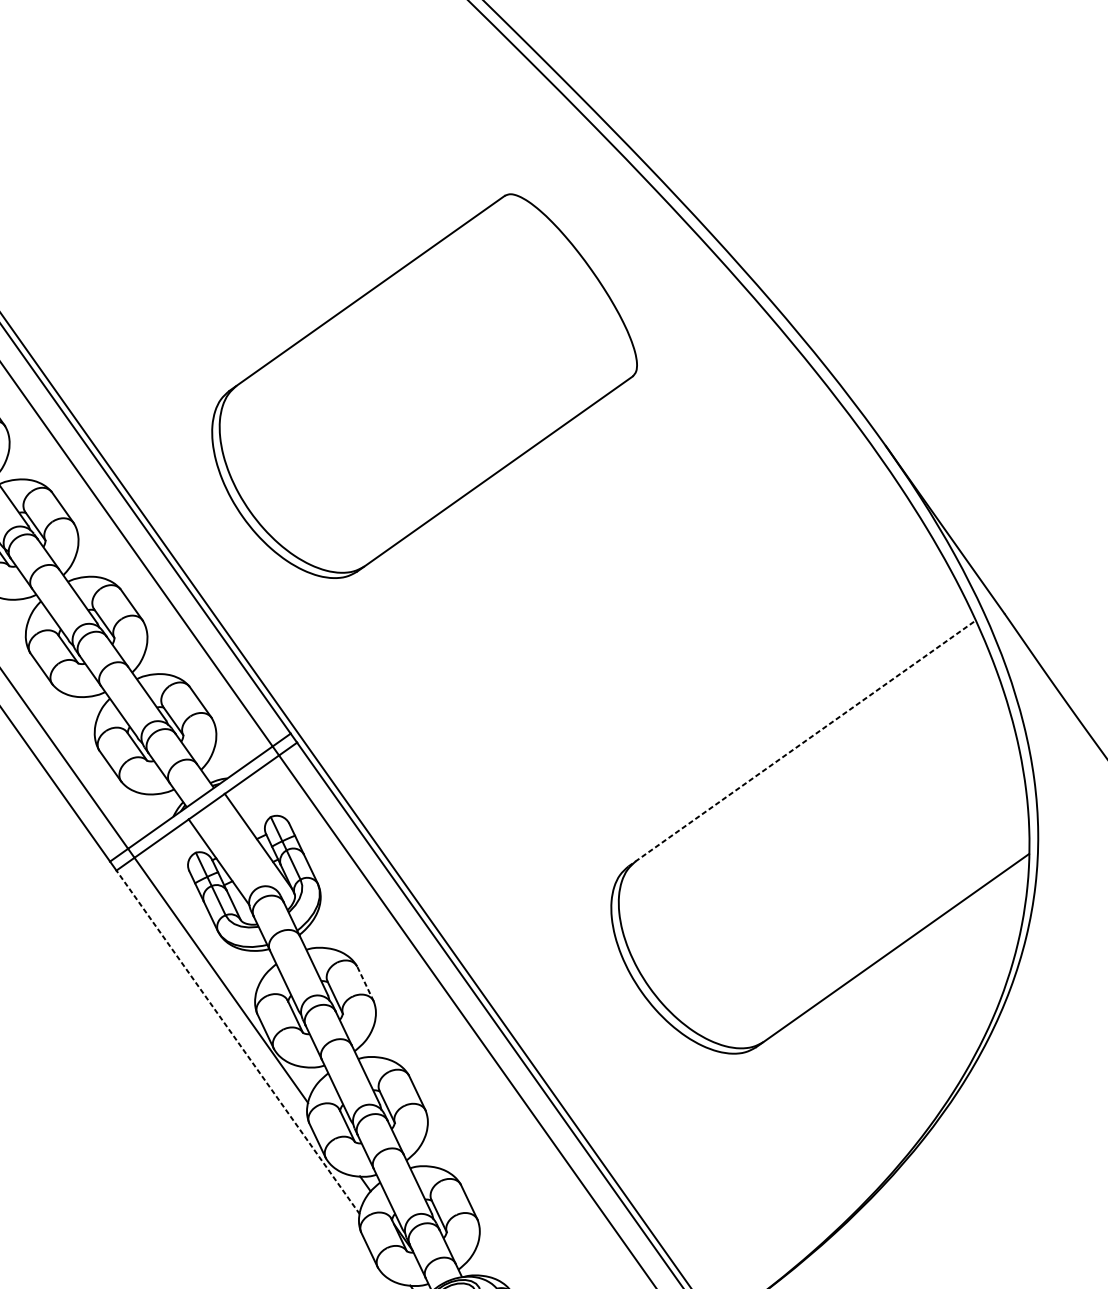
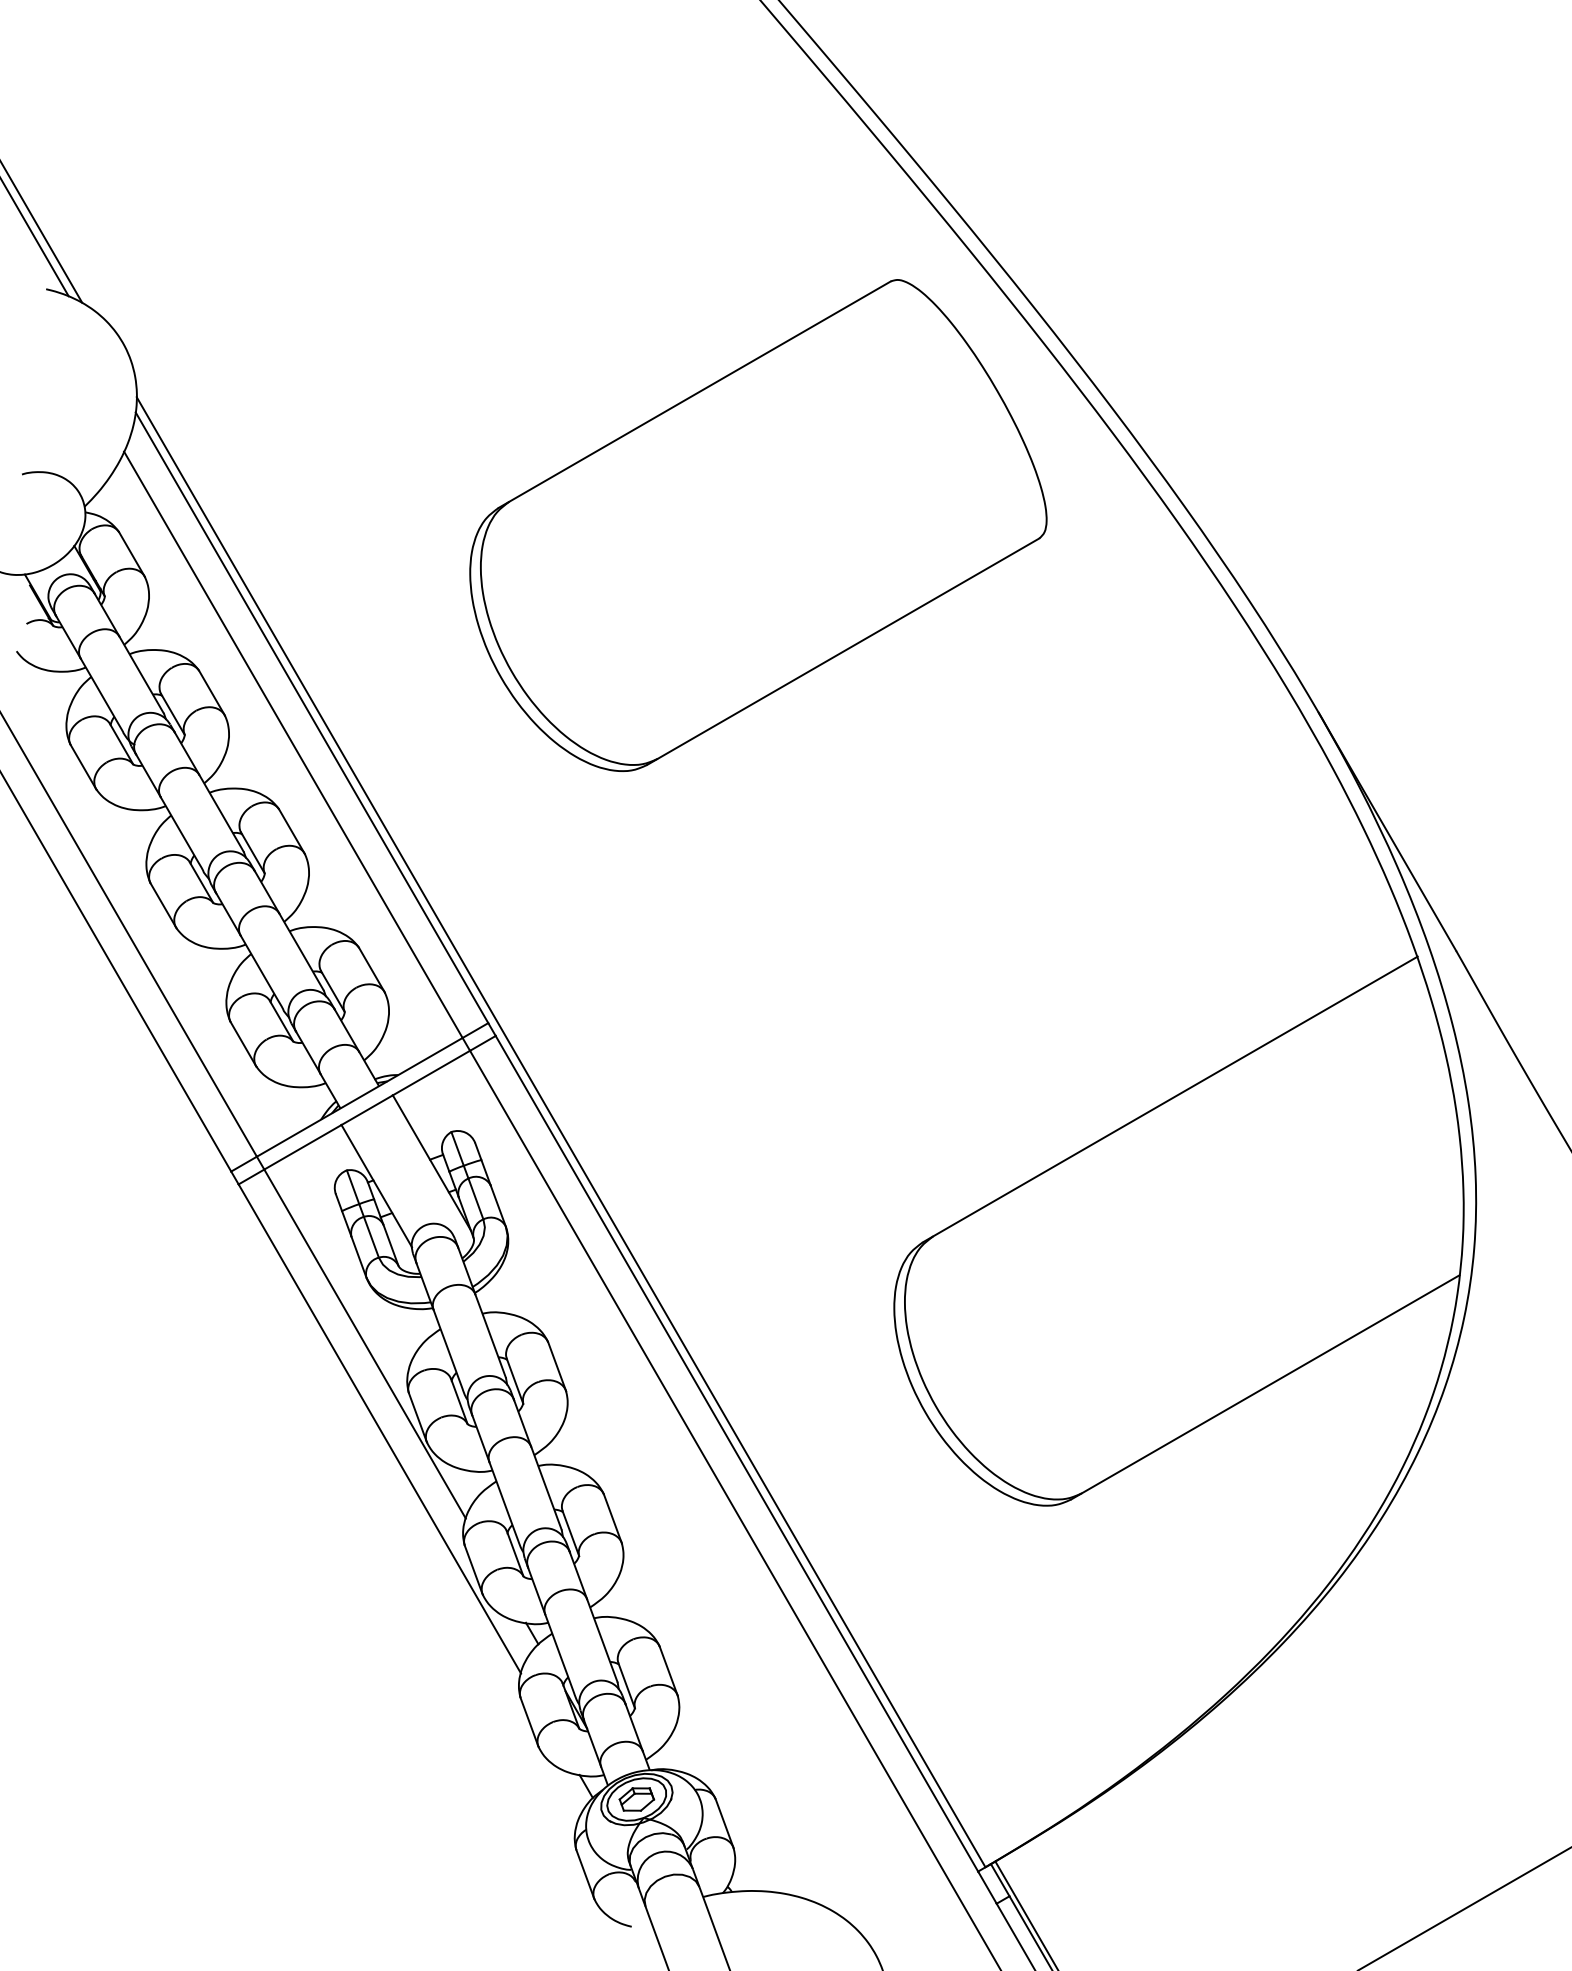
part: (423, 386) -> (758, 525), moved
line: (802, 743) -> (1170, 1099), dashed -> solid
line: (365, 983) -> (557, 1366), dashed -> solid
line: (237, 1042) -> (379, 1428), dashed -> solid

